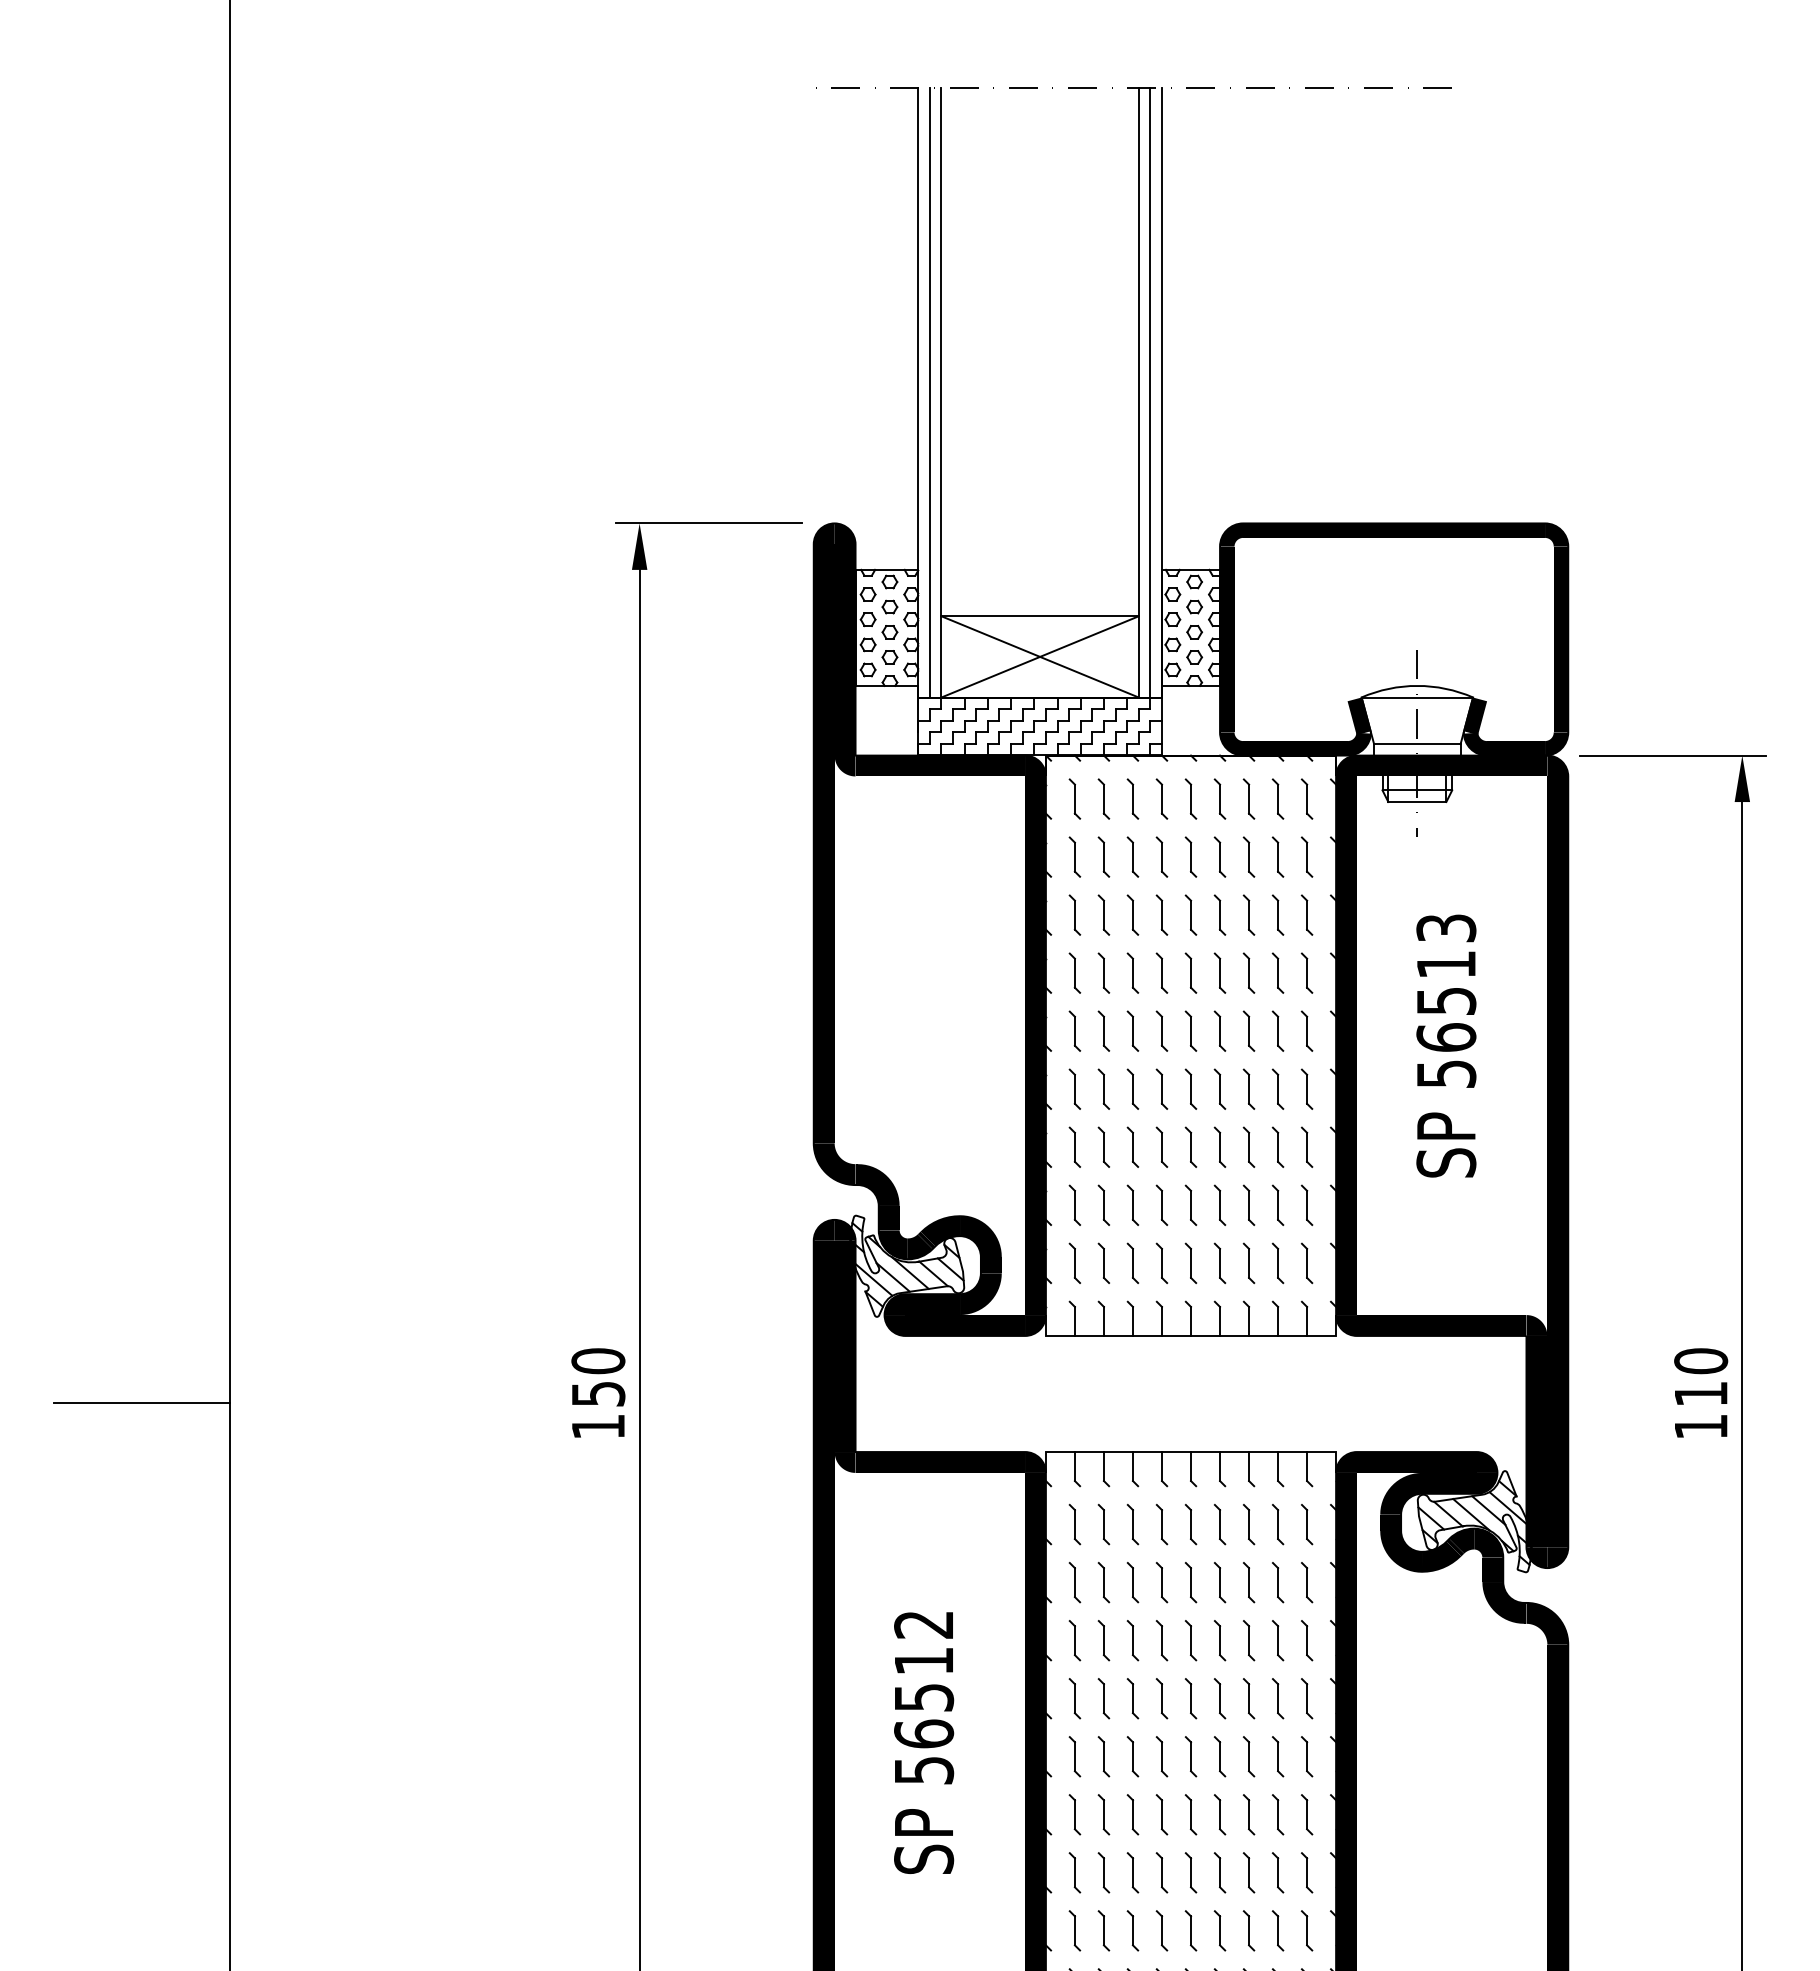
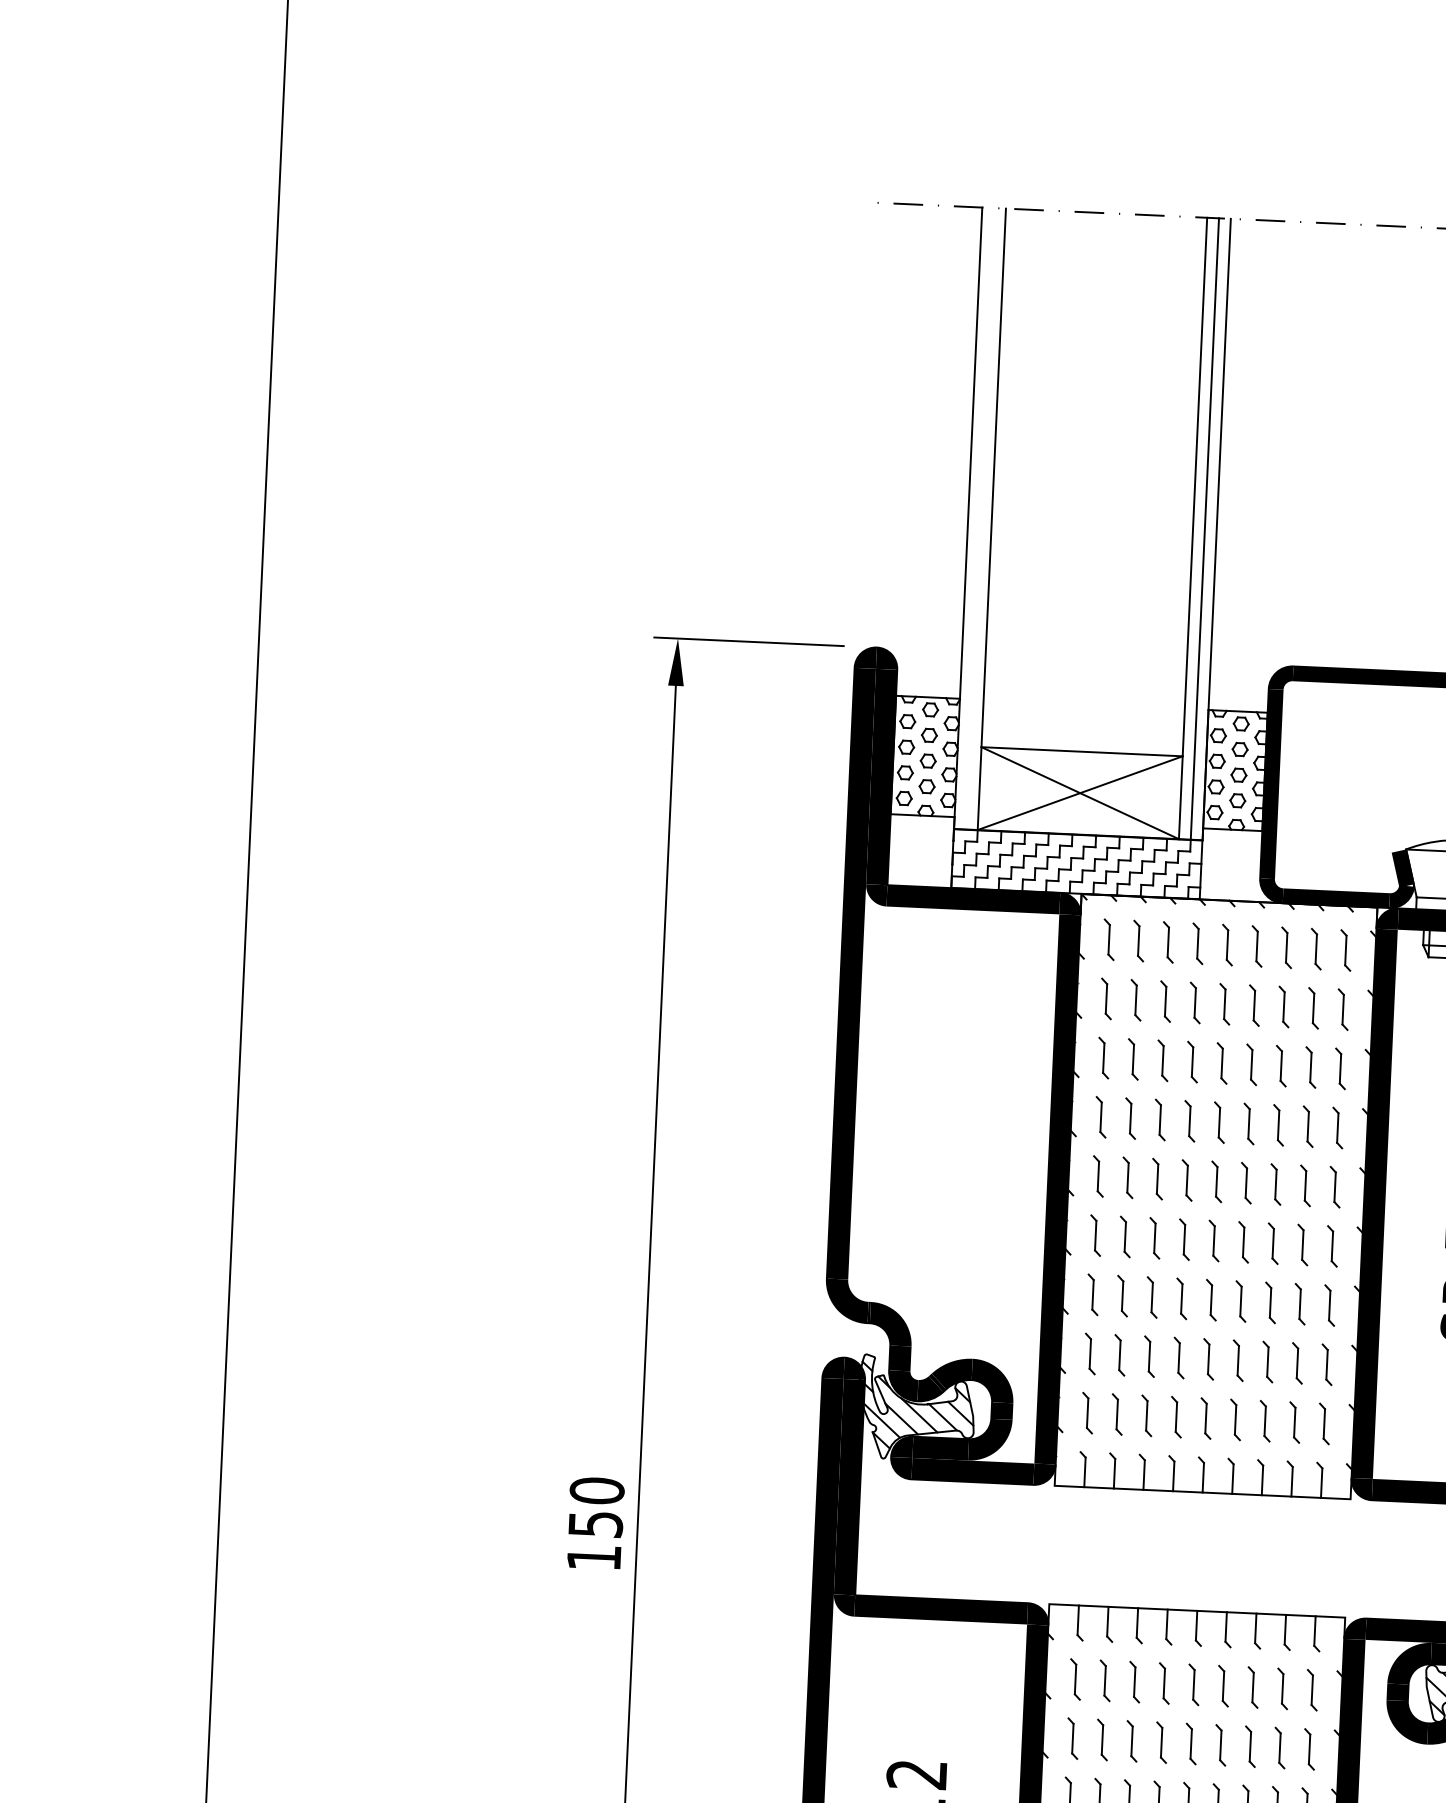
line: (929, 392) -> (979, 518), removed
line: (141, 1402) -> (129, 1511), removed

